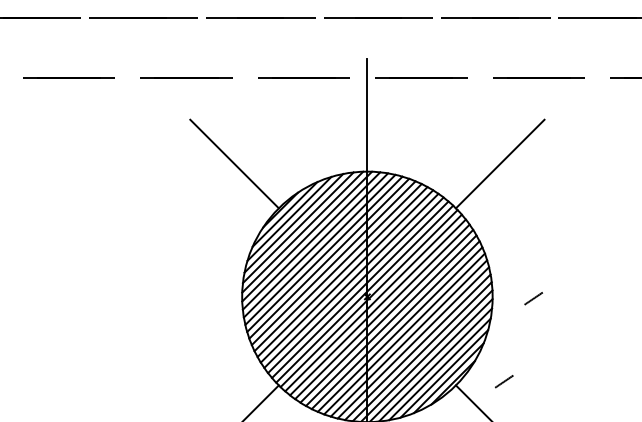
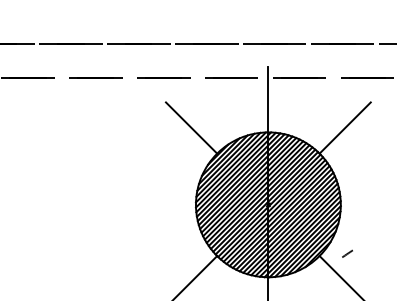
part: (533, 298) -> (364, 205), removed

